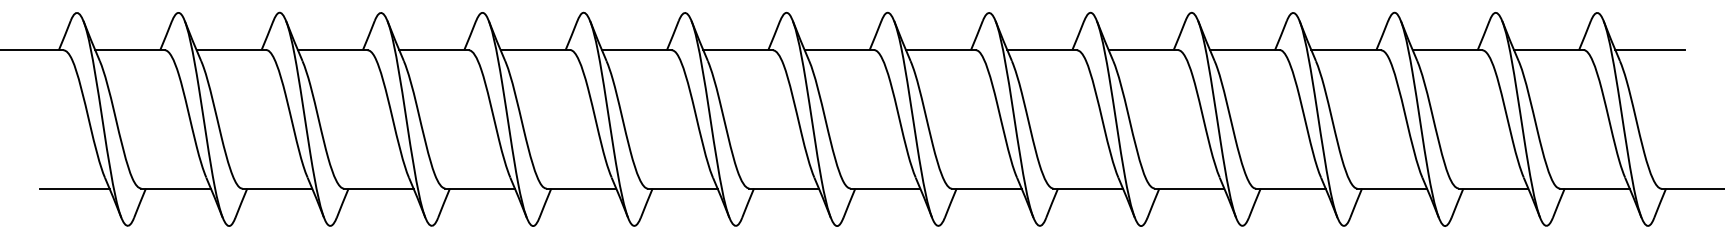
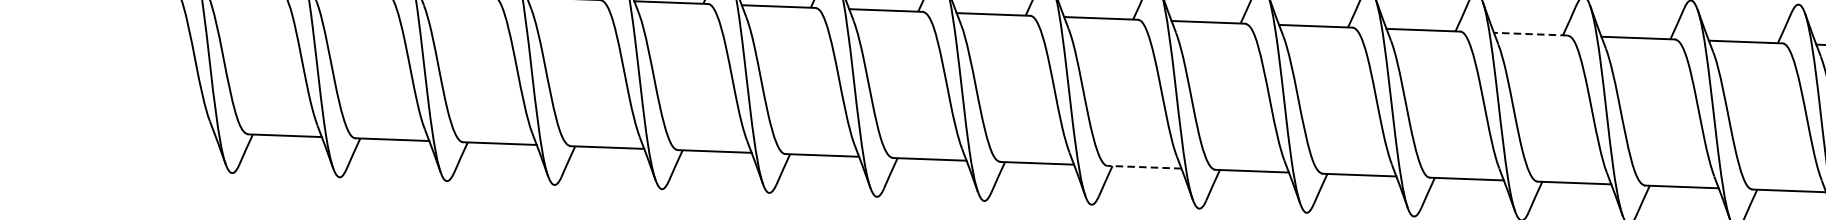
line: (1346, 50) -> (1531, 34), solid -> dashed
line: (74, 188) -> (177, 131), removed
line: (986, 188) -> (1144, 166), solid -> dashed

